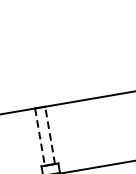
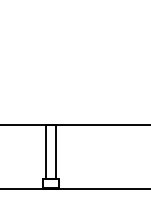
line: (49, 135) -> (55, 152), dashed -> solid
line: (40, 137) -> (46, 152), dashed -> solid

